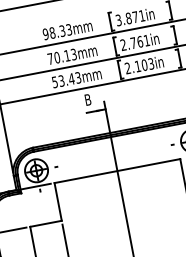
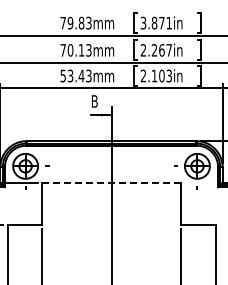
text: (54, 32) -> (72, 22), 98.33mm -> 79.83mm
text: (139, 42) -> (161, 50), 2.761in -> 2.267in
line: (117, 171) -> (111, 183), solid -> dashed

